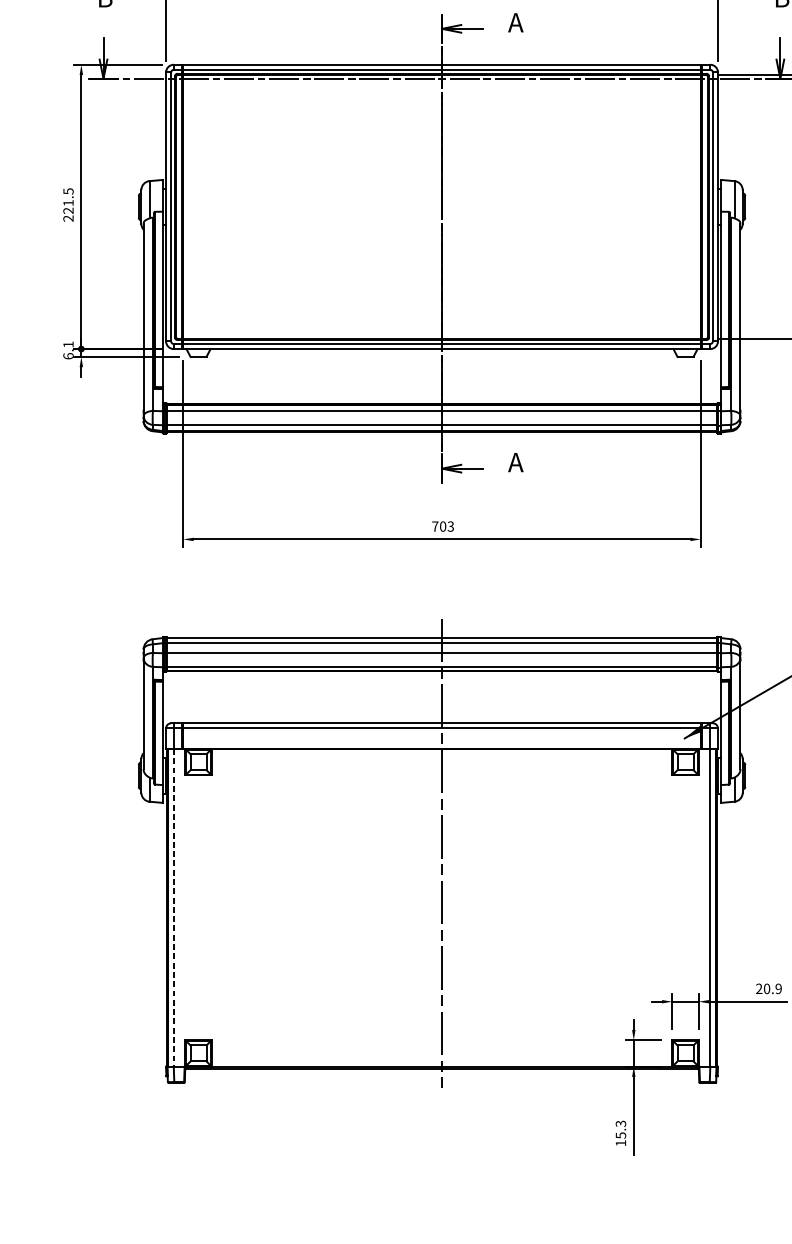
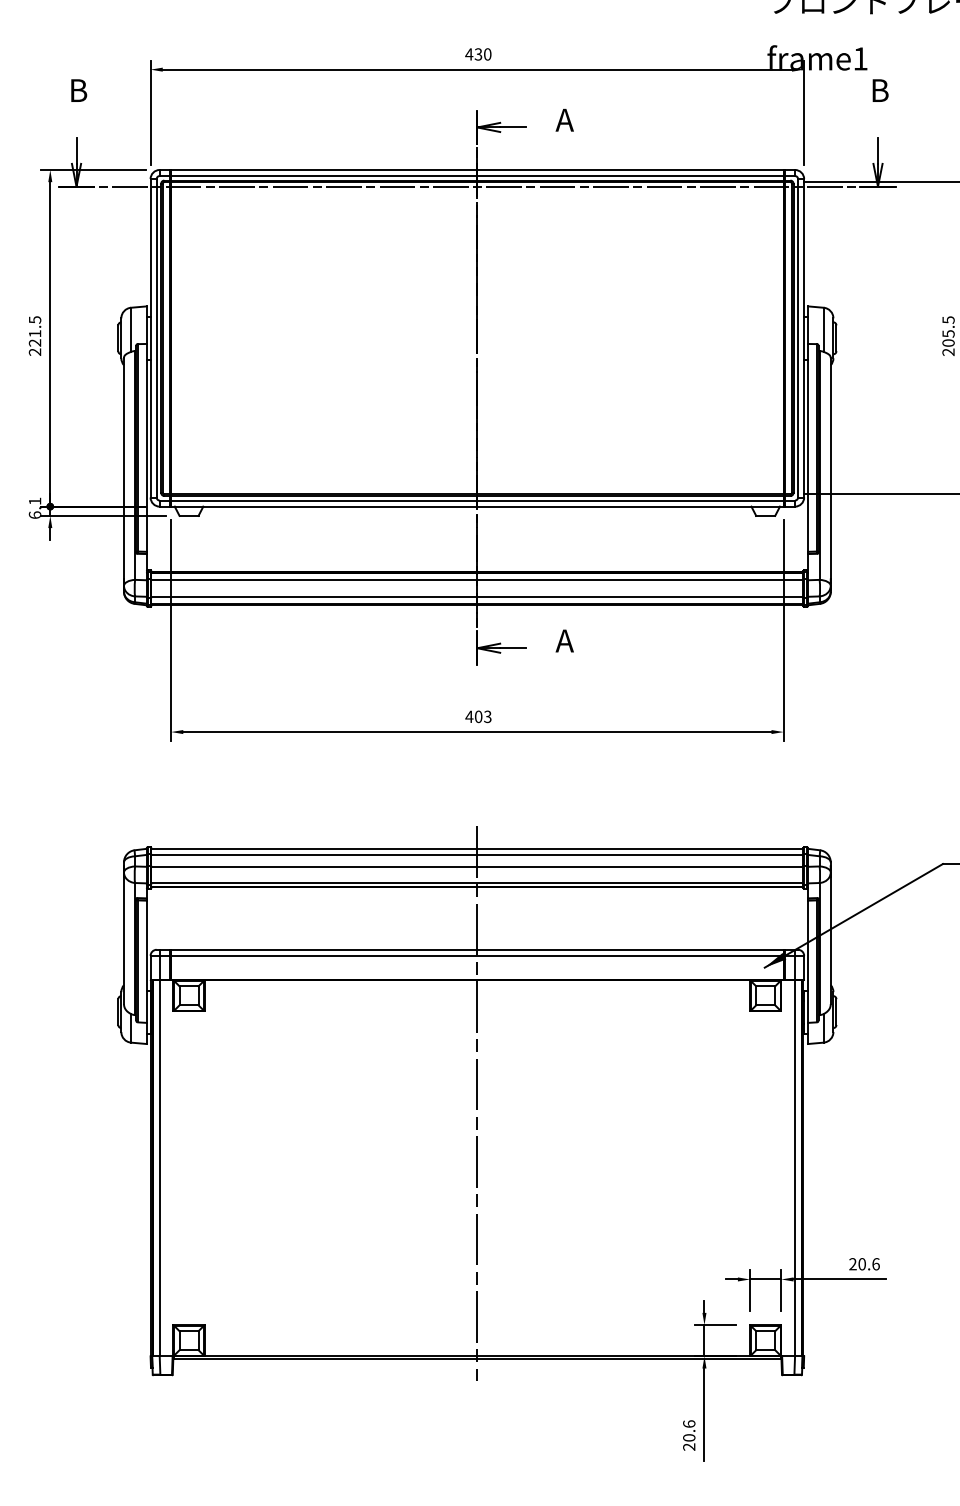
text: (435, 526) -> (469, 716), 703 -> 403
line: (174, 908) -> (160, 1168), dashed -> solid
text: (778, 989) -> (875, 1264), 20.9 -> 20.6
text: (621, 1133) -> (689, 1435), 15.3 -> 20.6

